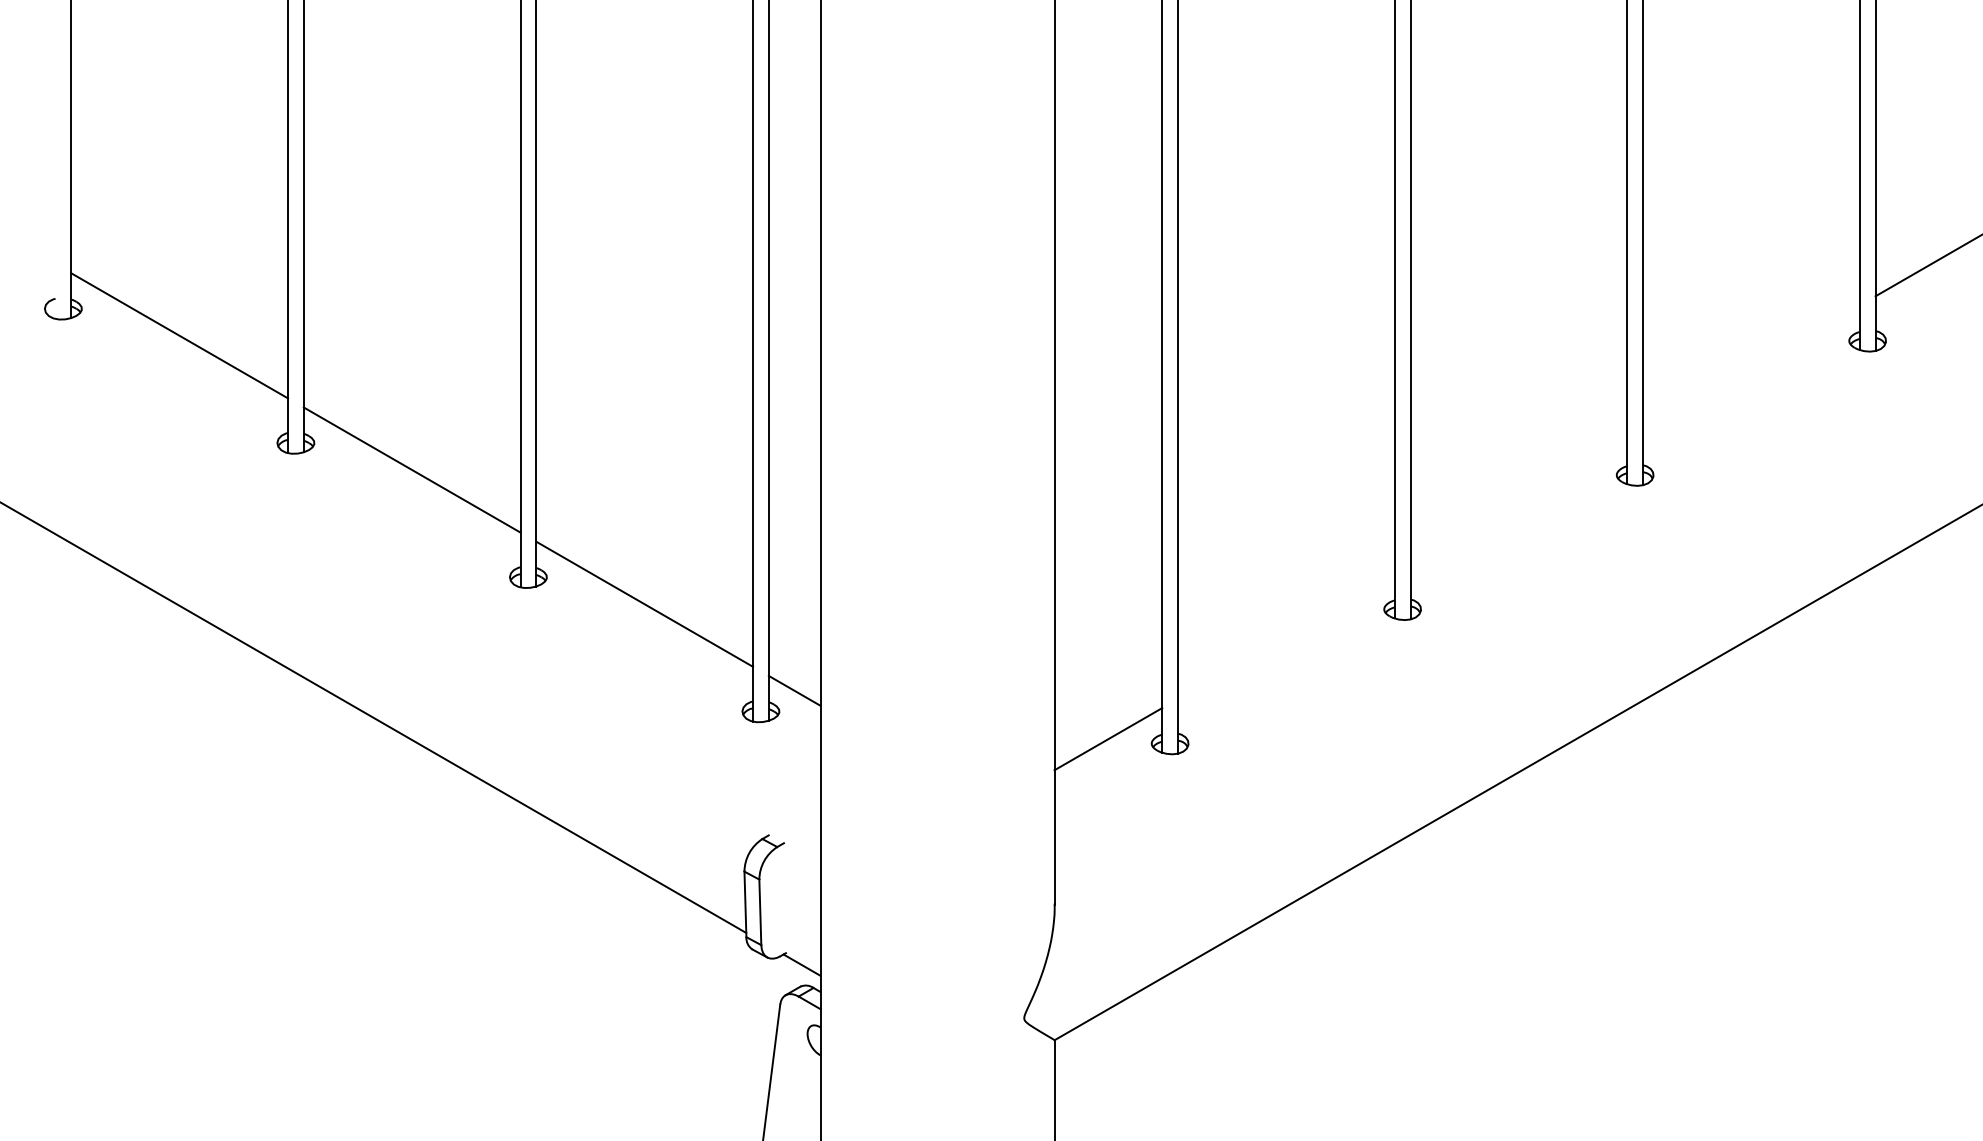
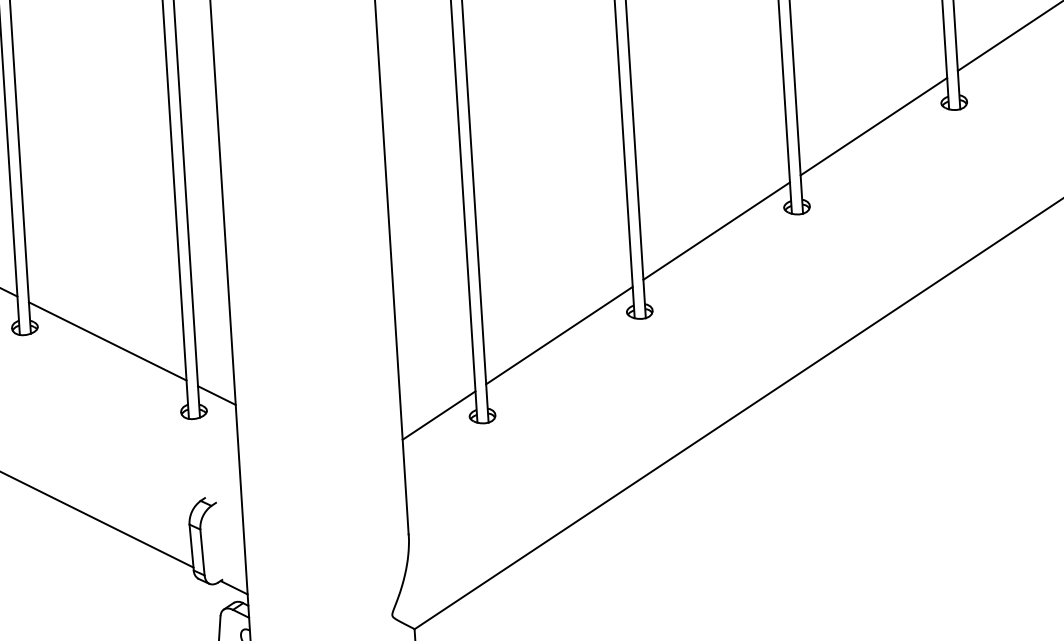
line: (1751, 367) -> (873, 126), added
line: (1518, 501) -> (716, 230), added
line: (1286, 635) -> (559, 334), added

